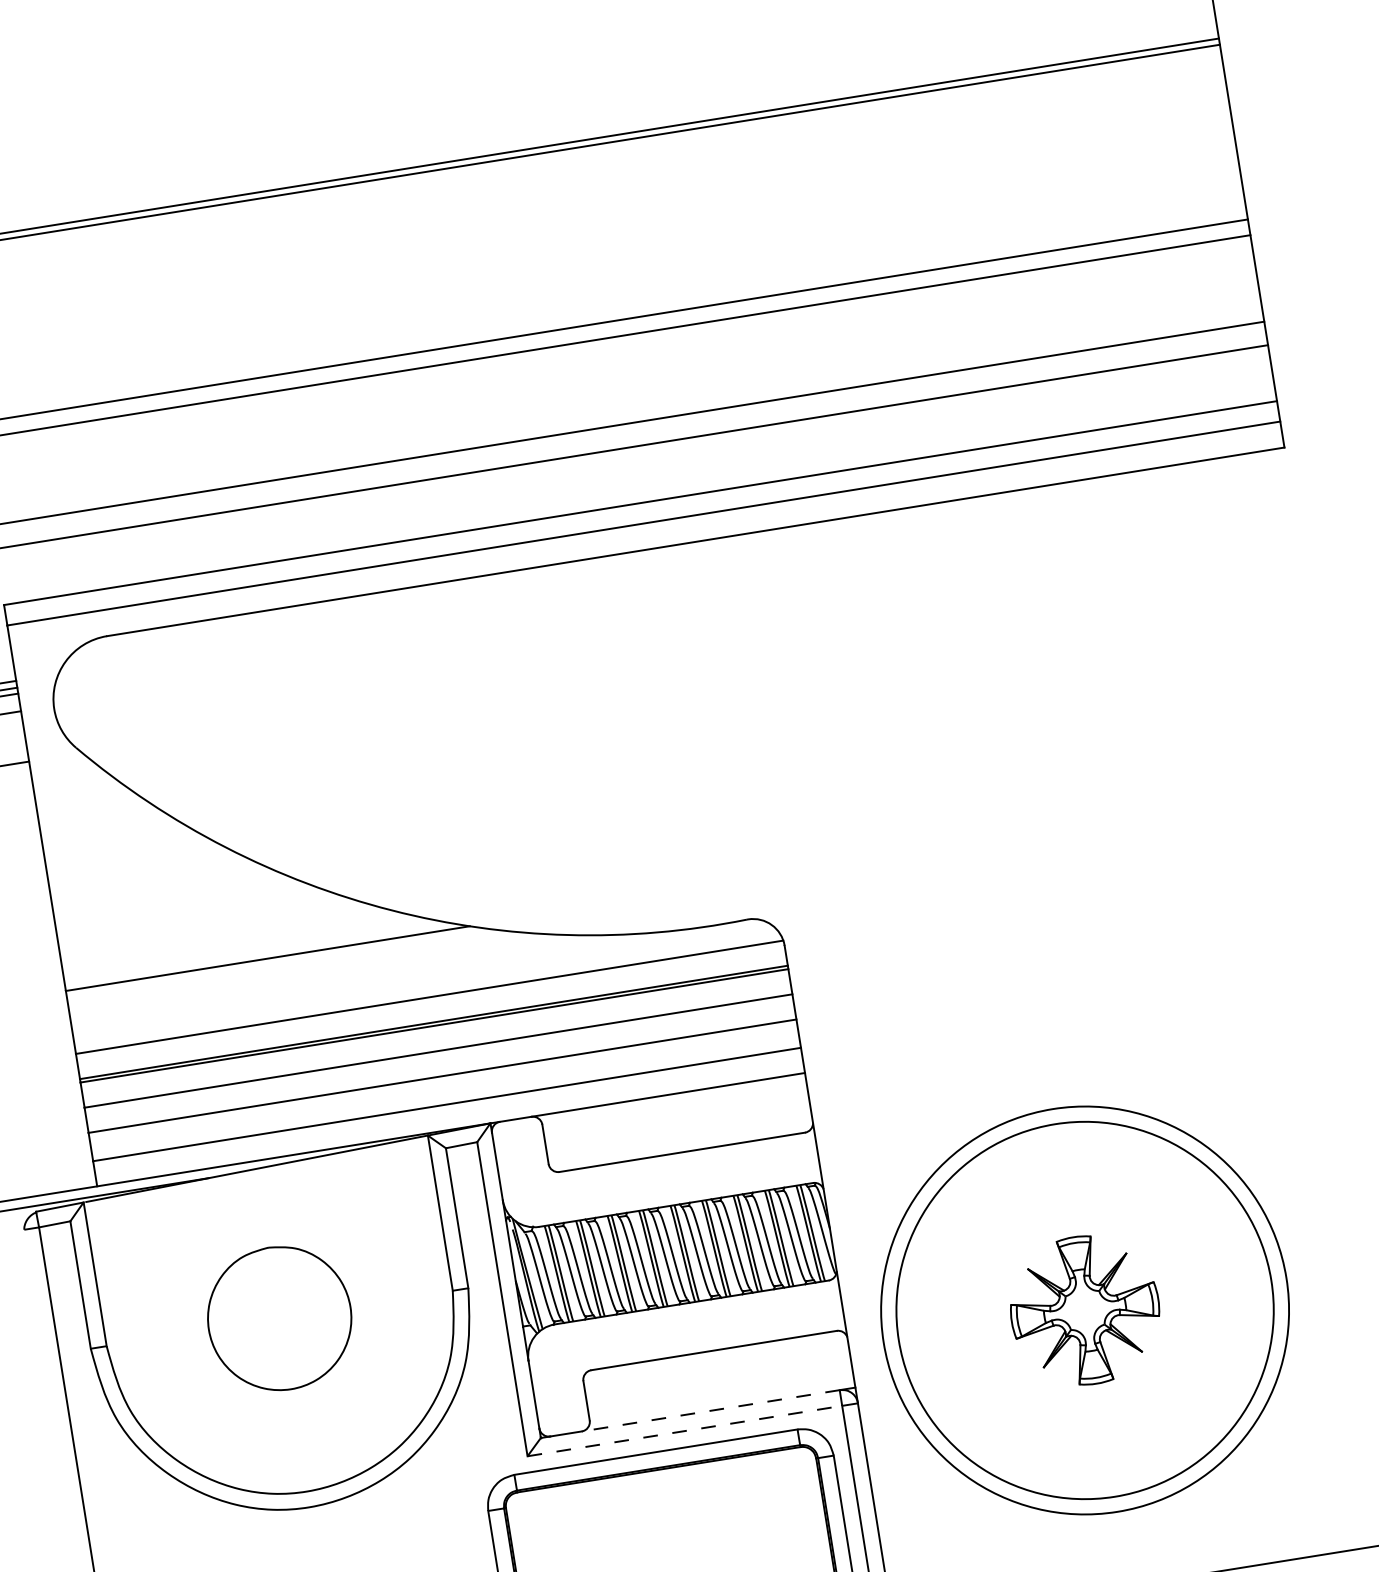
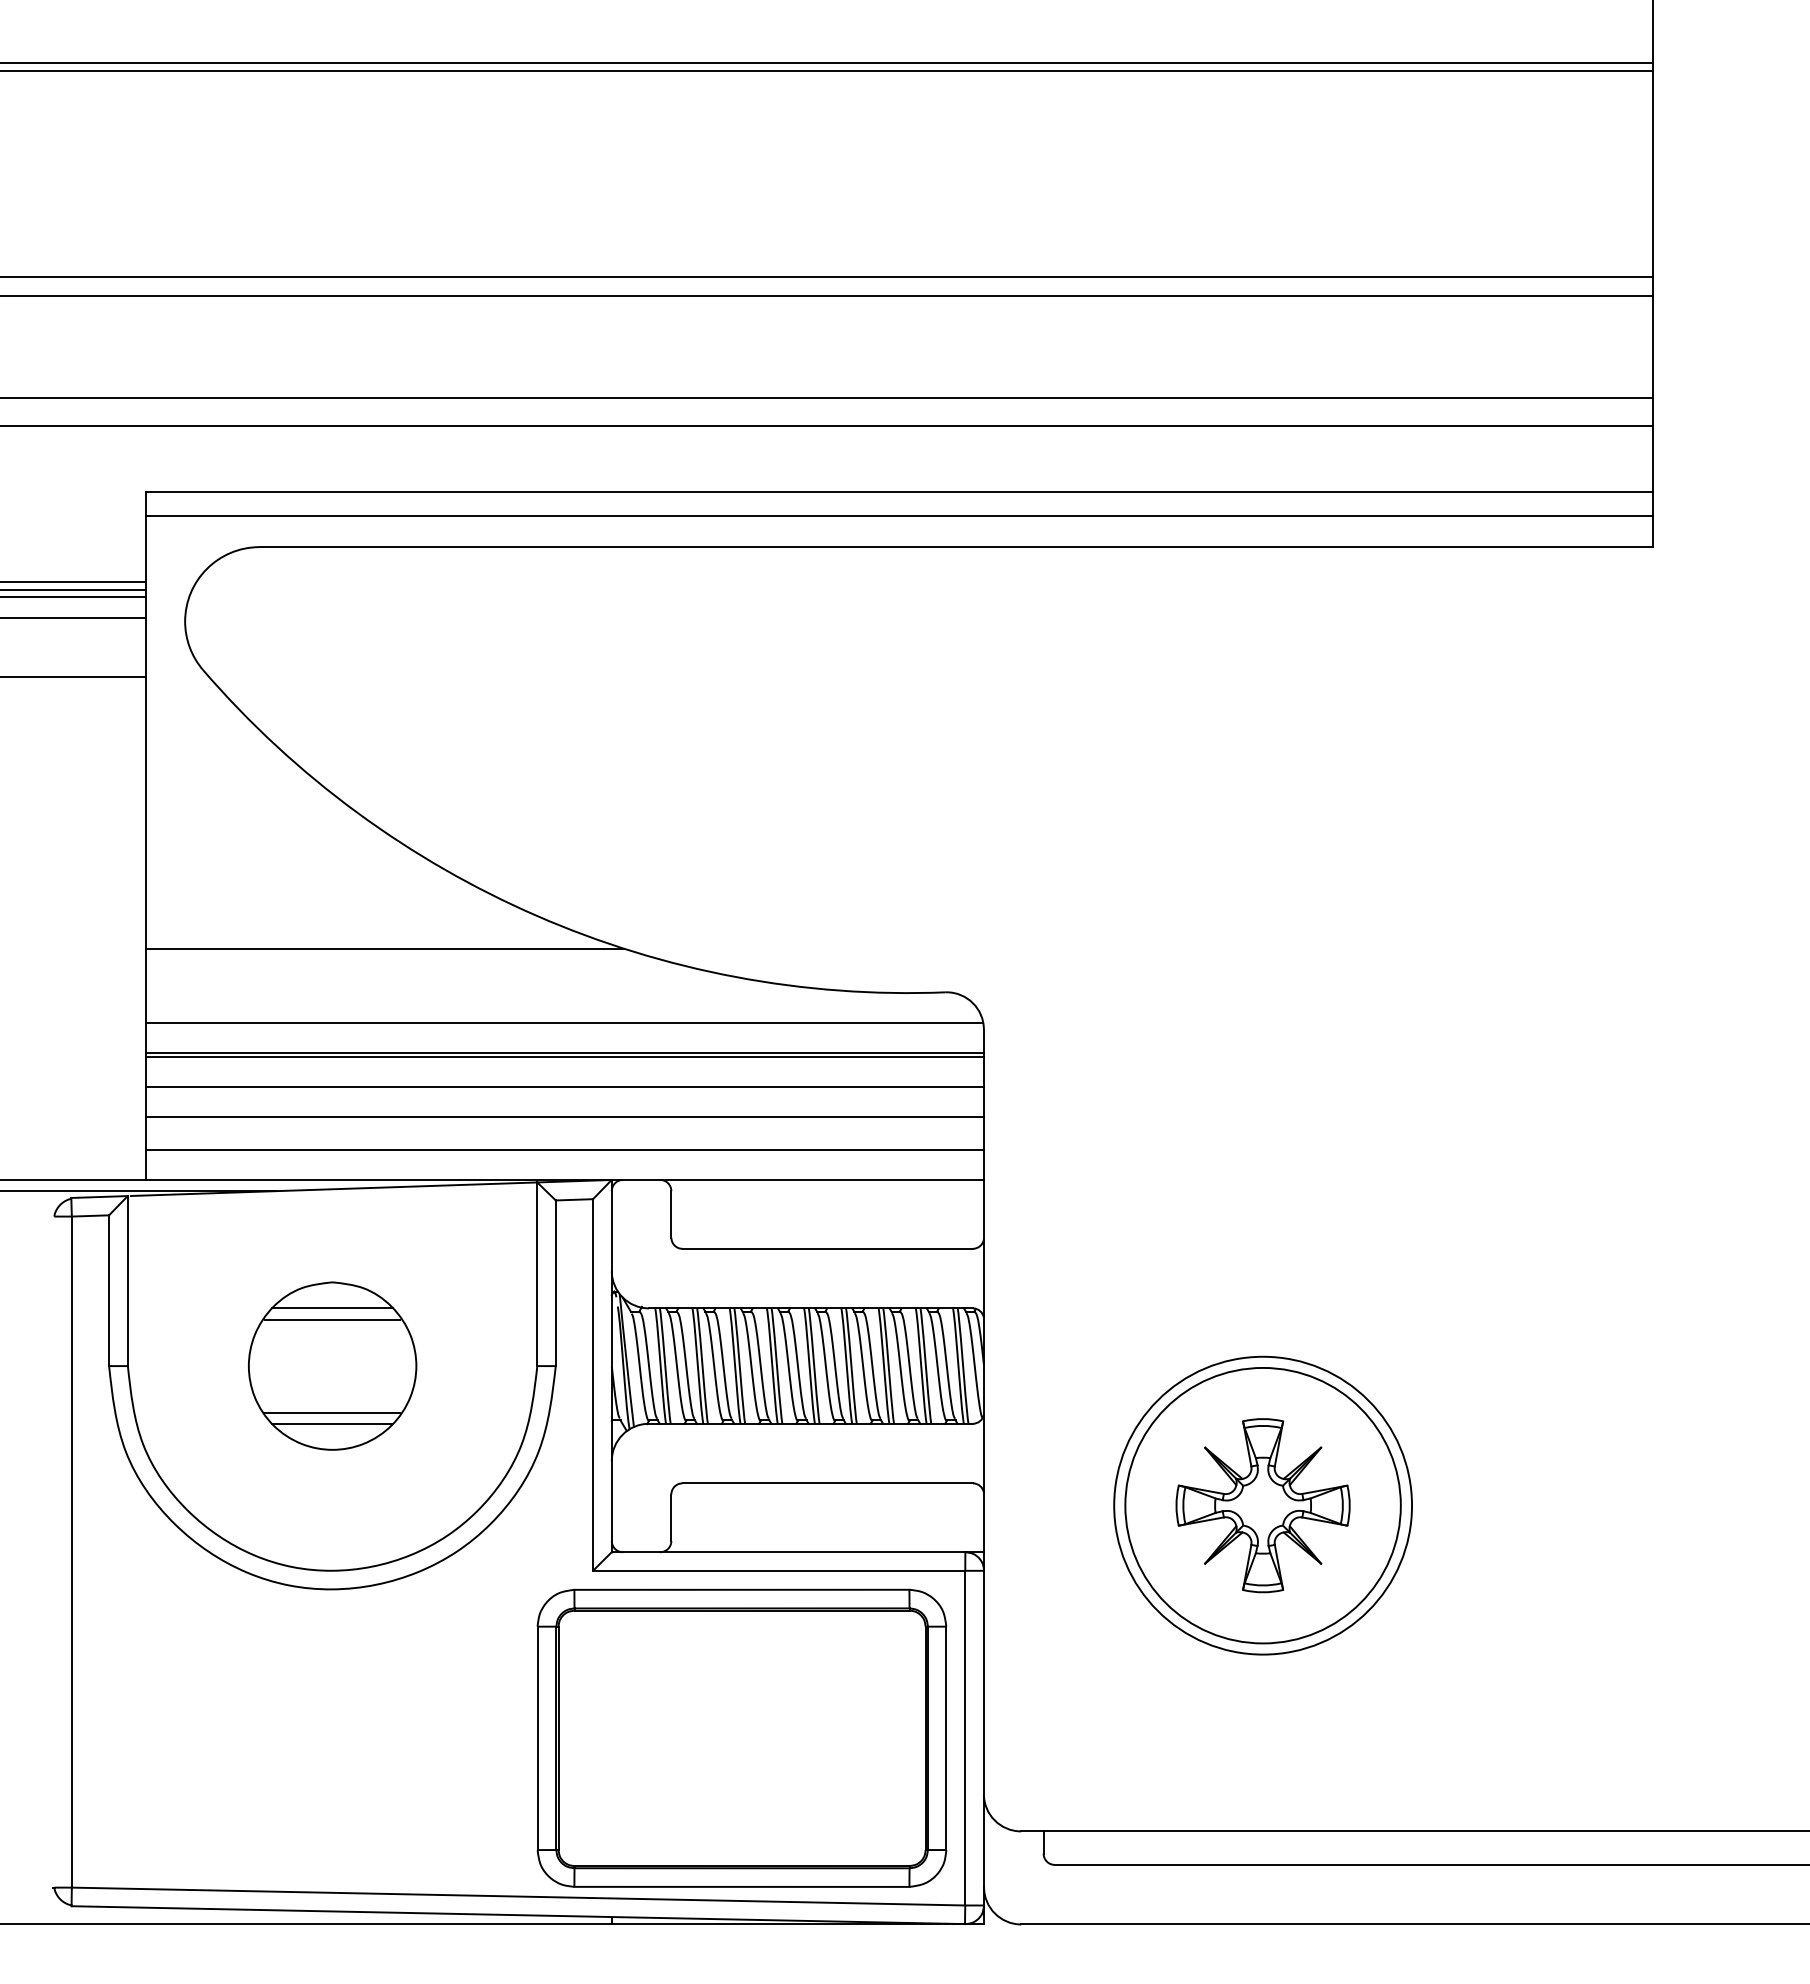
line: (271, 1269) -> (332, 1308), added
line: (273, 1279) -> (332, 1319), added
circle: (1084, 1310) -> (1262, 1505), size x0.62
circle: (1085, 1310) -> (1263, 1505), size x0.62
line: (285, 1357) -> (332, 1412), added
line: (287, 1367) -> (332, 1423), added
line: (710, 1411) -> (812, 1552), dashed -> solid
line: (685, 1430) -> (779, 1570), dashed -> solid

